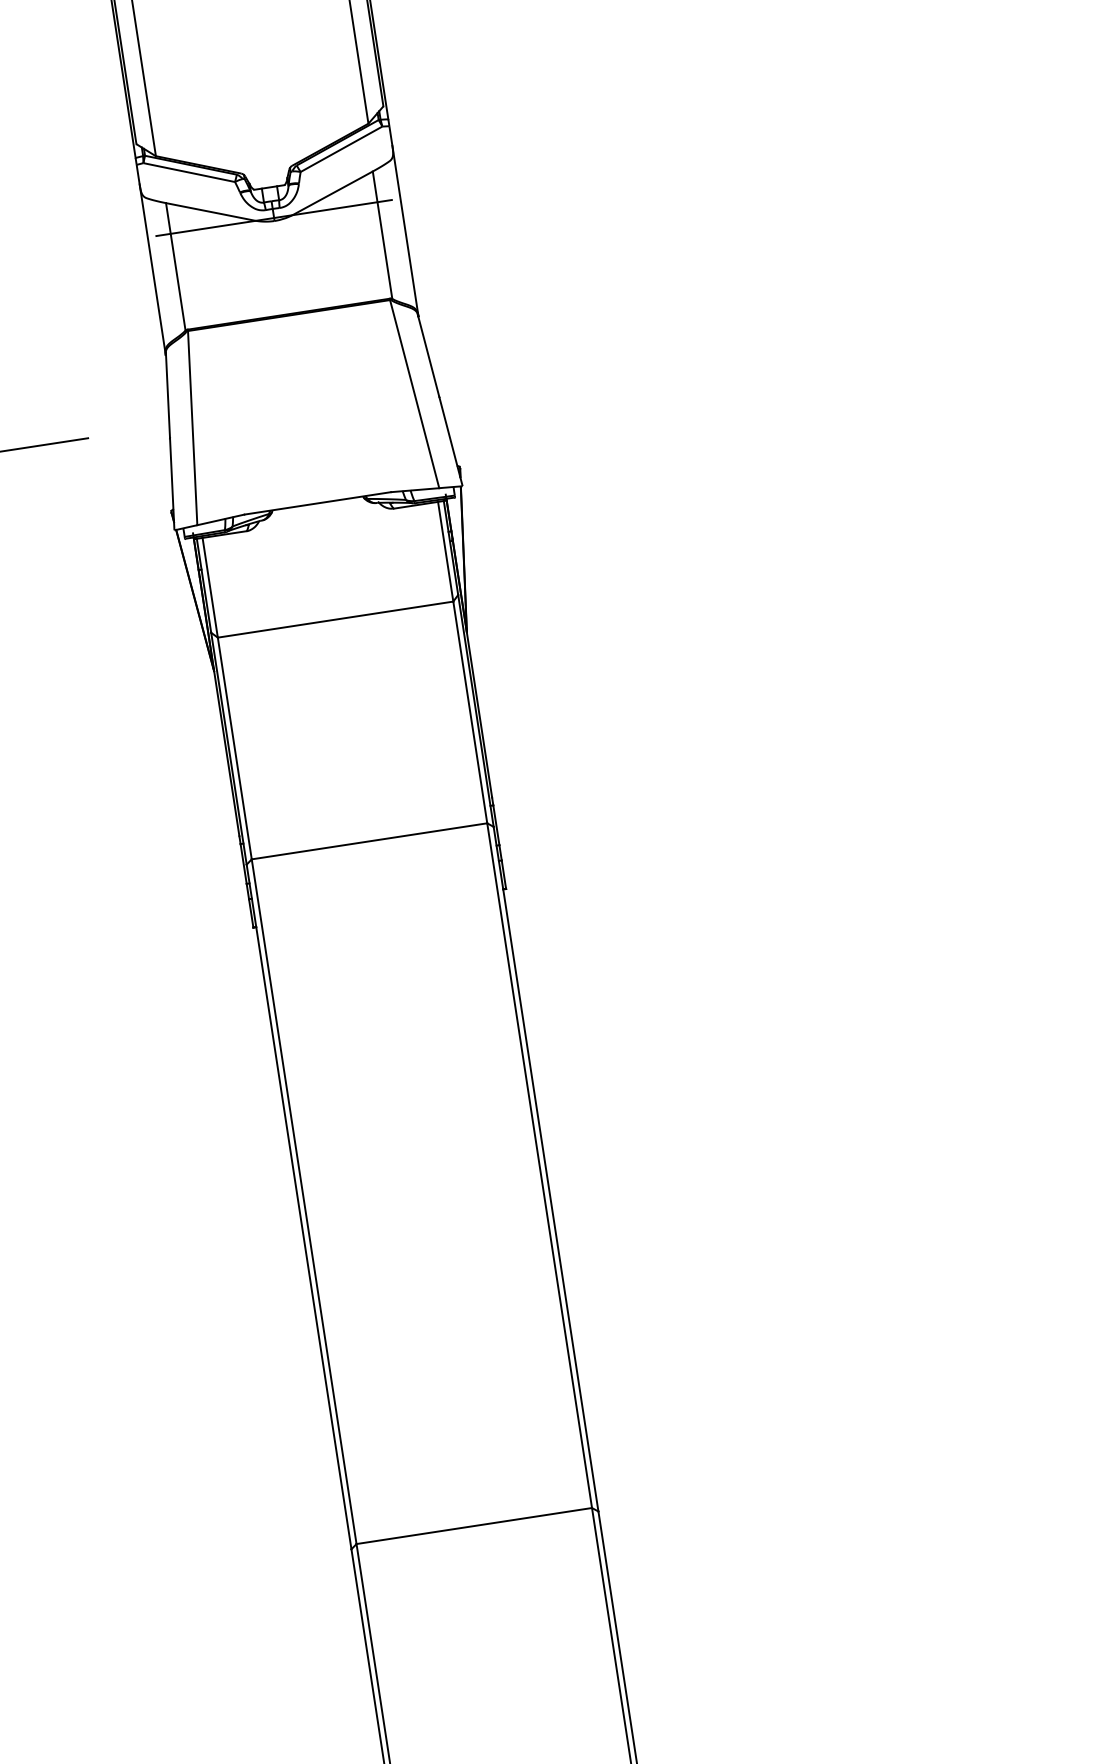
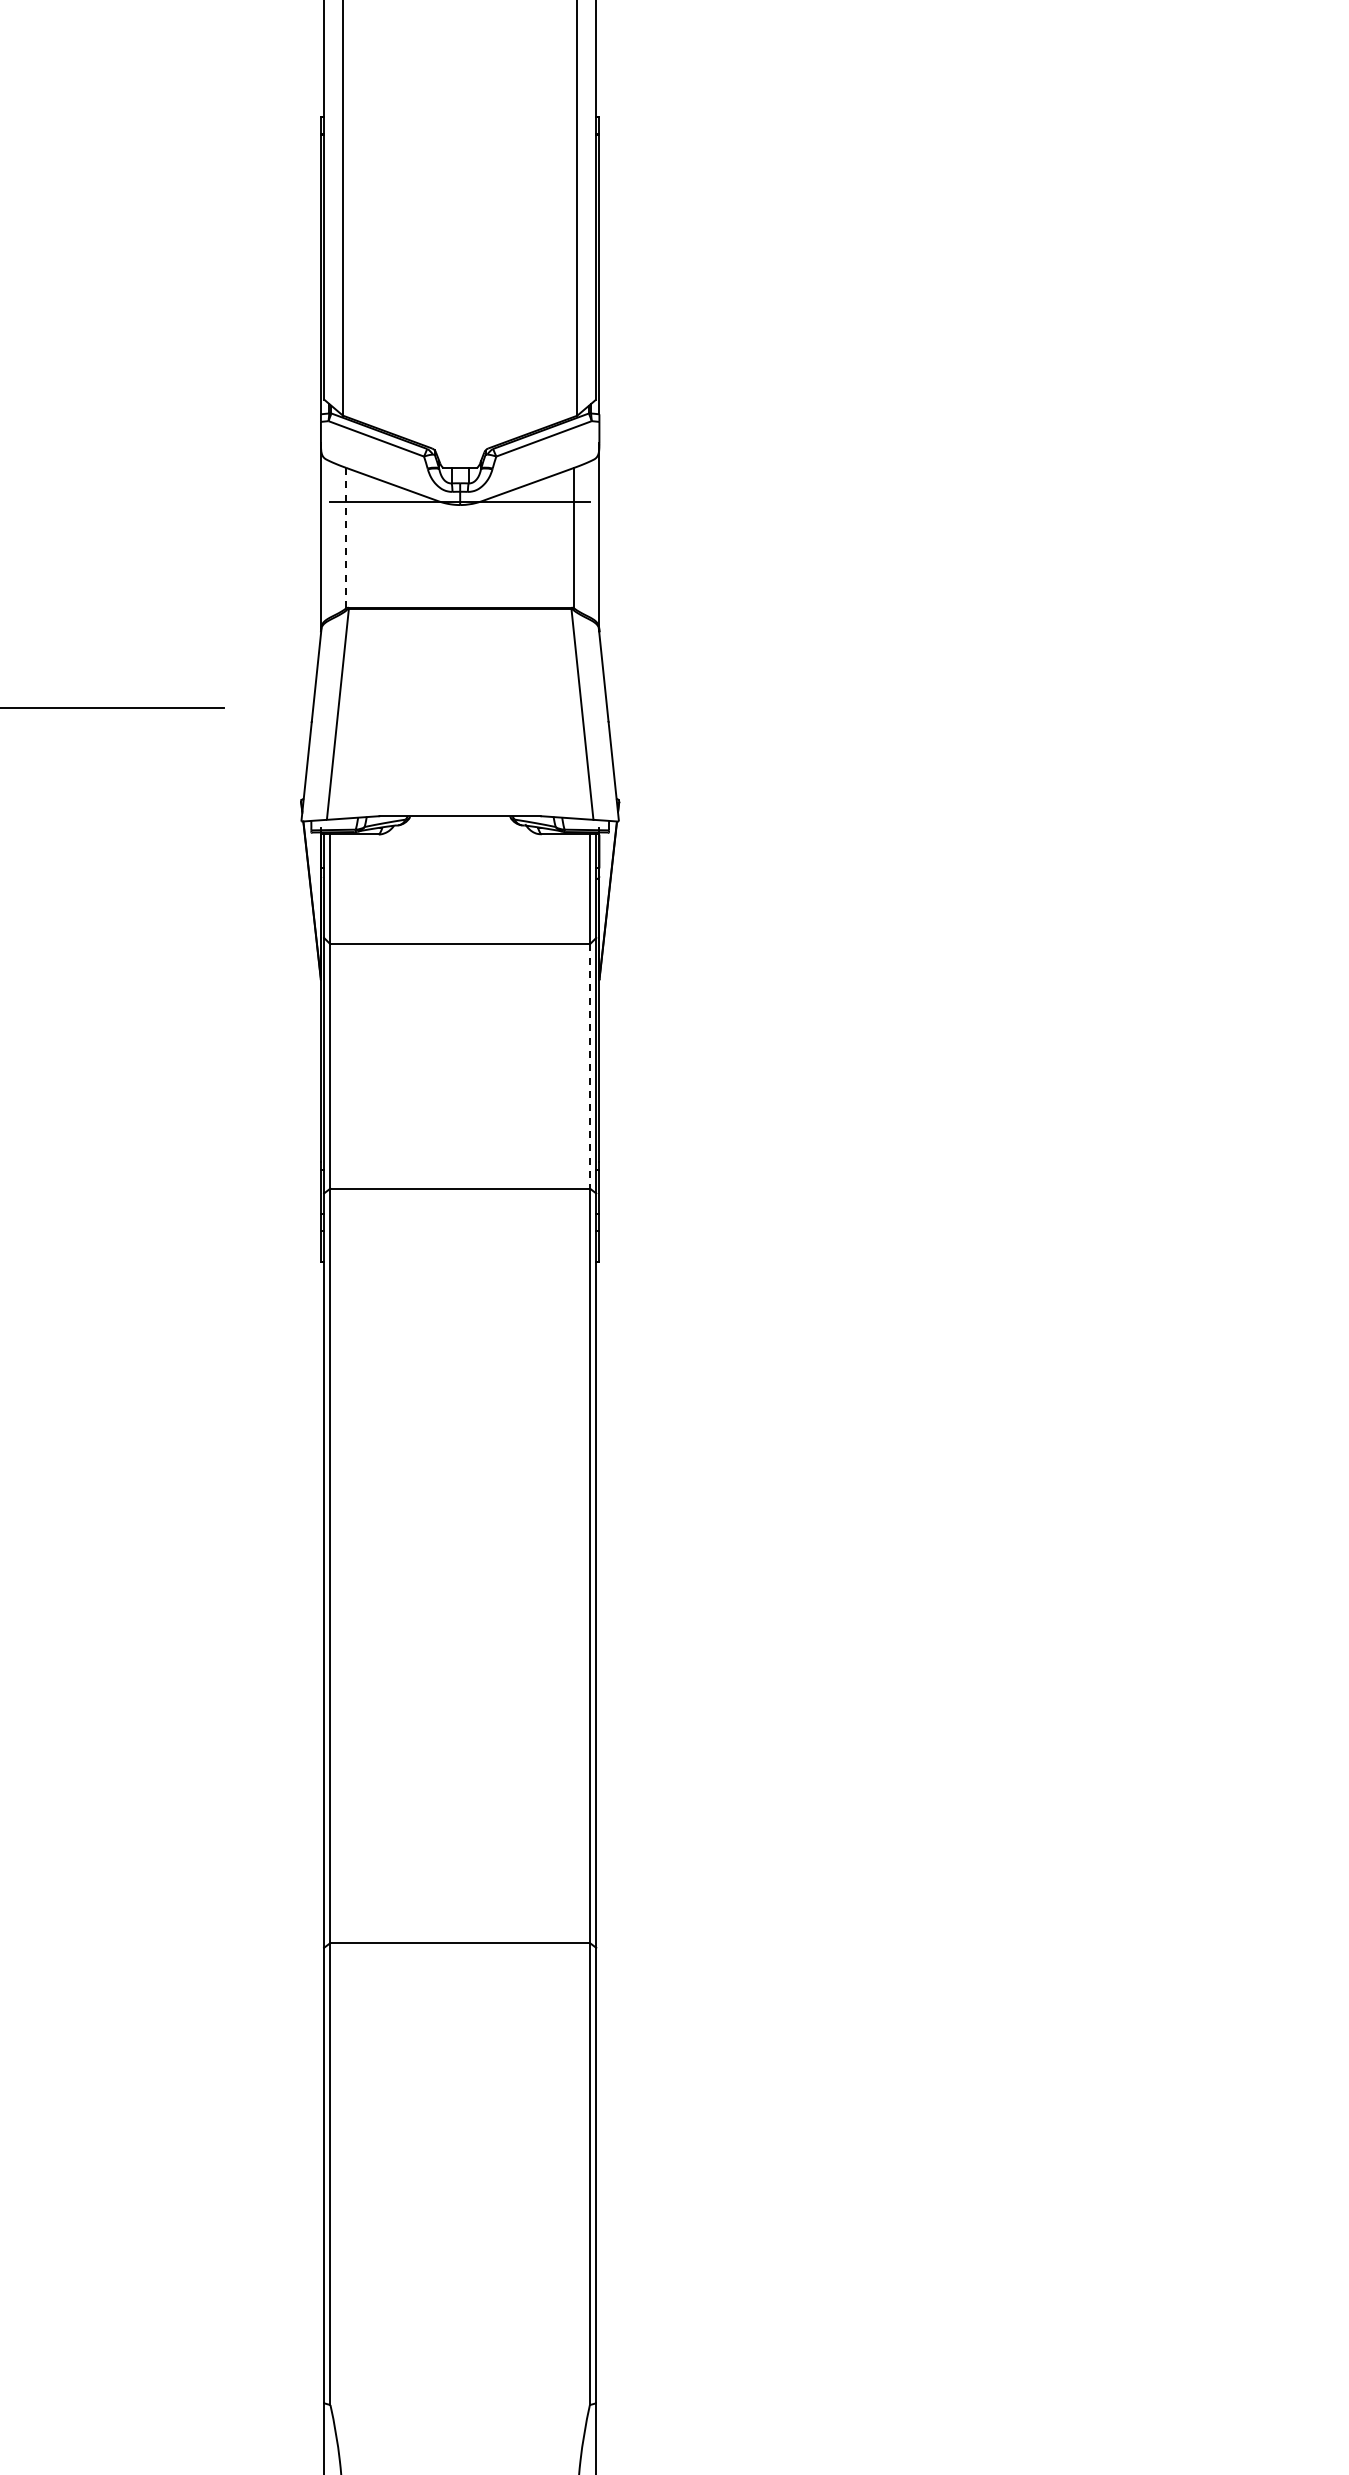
line: (176, 267) -> (346, 538), solid -> dashed
line: (469, 712) -> (589, 1066), solid -> dashed

